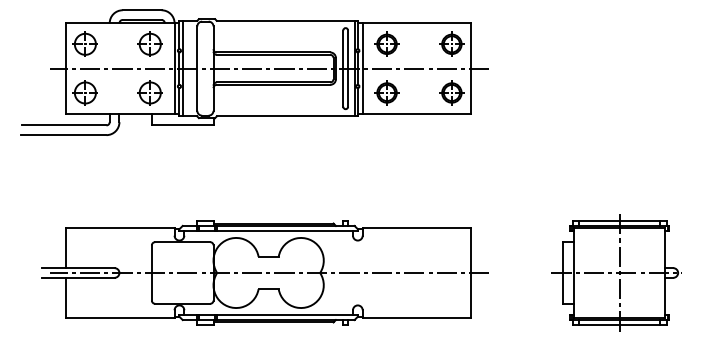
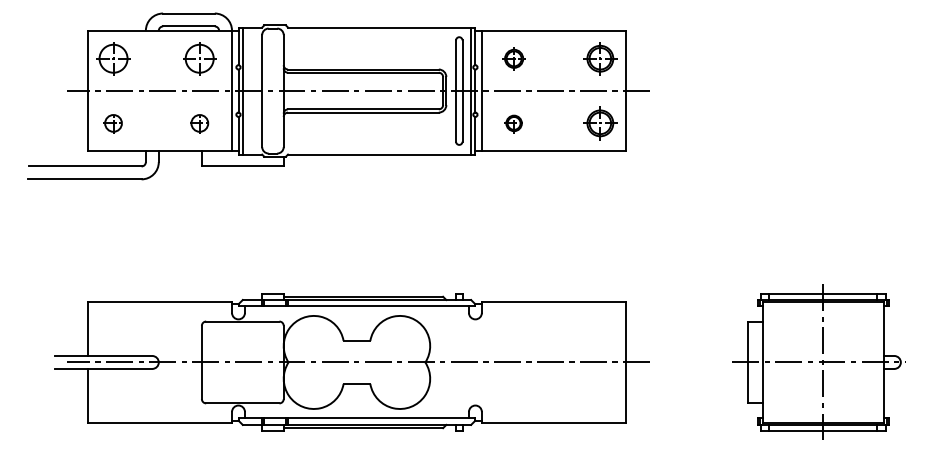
part: (386, 44) -> (513, 58), size x0.7
part: (85, 93) -> (113, 123), size x0.6
part: (150, 93) -> (199, 123), size x0.6
part: (386, 93) -> (513, 123), size x0.6

